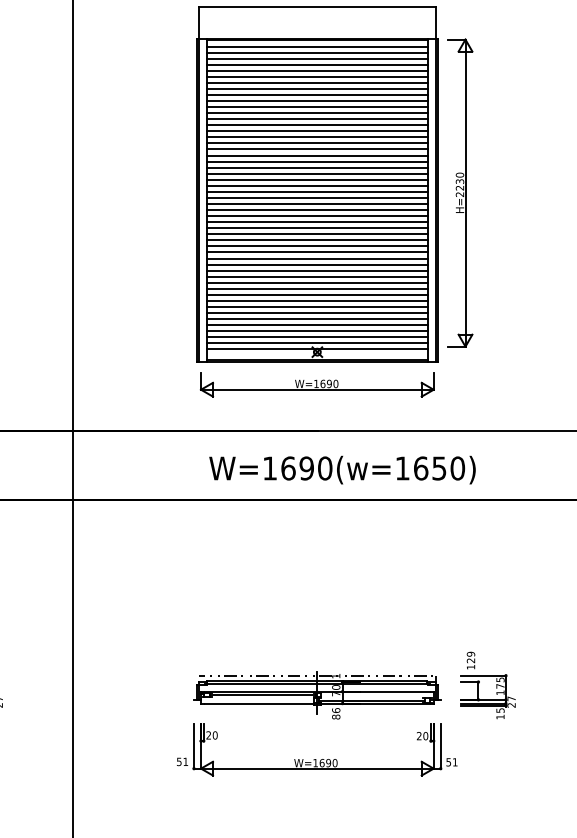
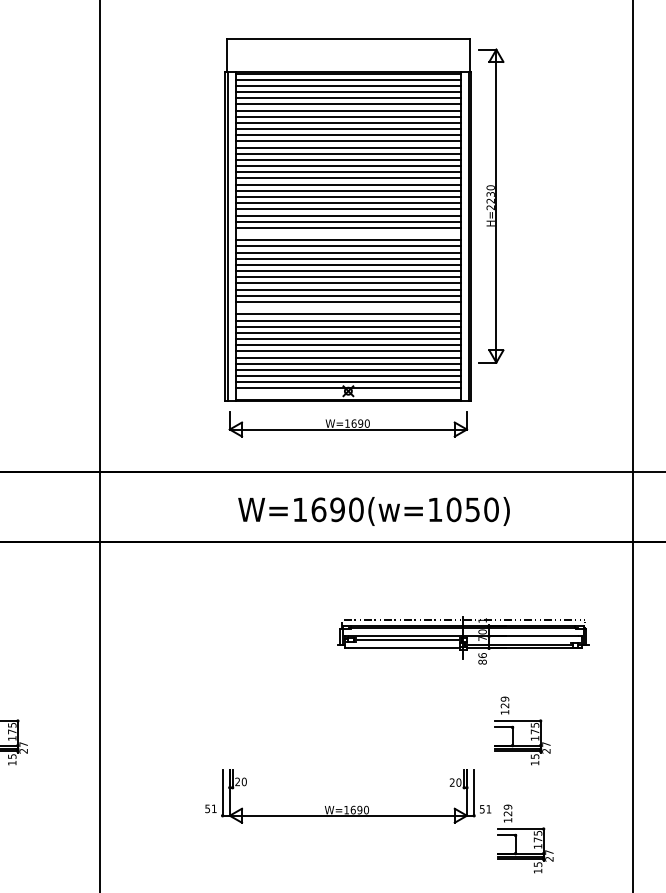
part: (460, 192) -> (491, 205), moved
line: (317, 198) -> (348, 234), removed
line: (317, 270) -> (348, 308), removed
text: (420, 468) -> (453, 509), W=1690(w=1650) -> W=1690(w=1050)
part: (317, 695) -> (463, 640), moved
part: (498, 790) -> (533, 838), added

